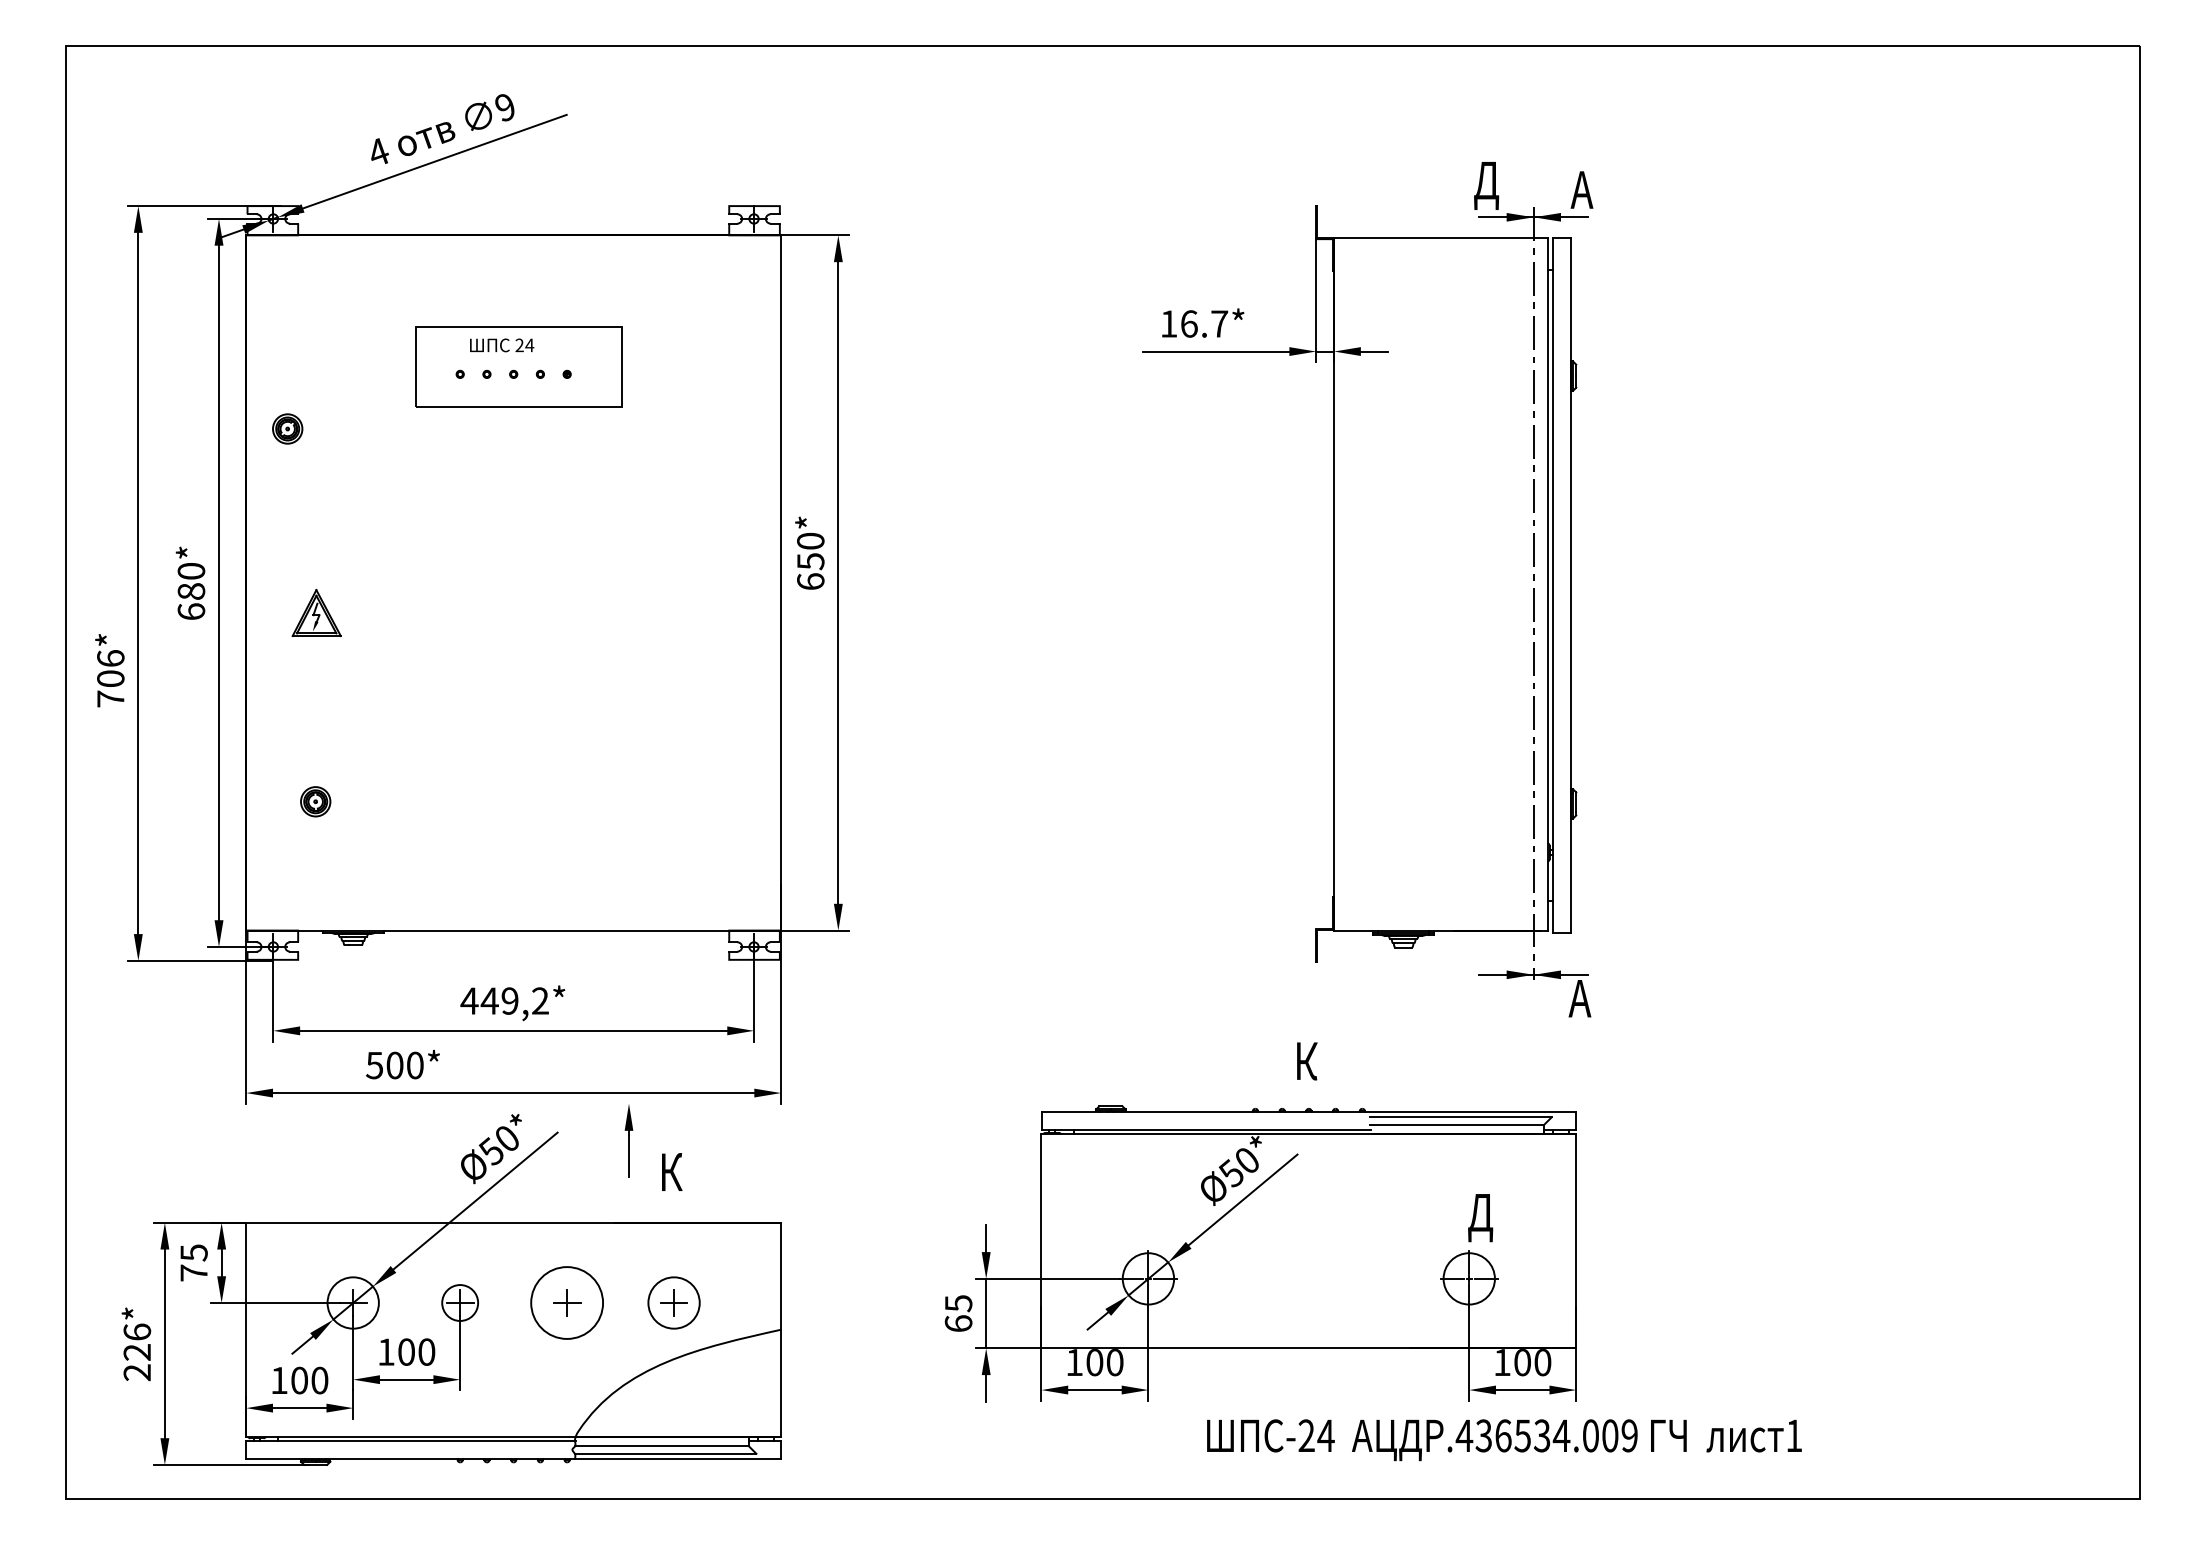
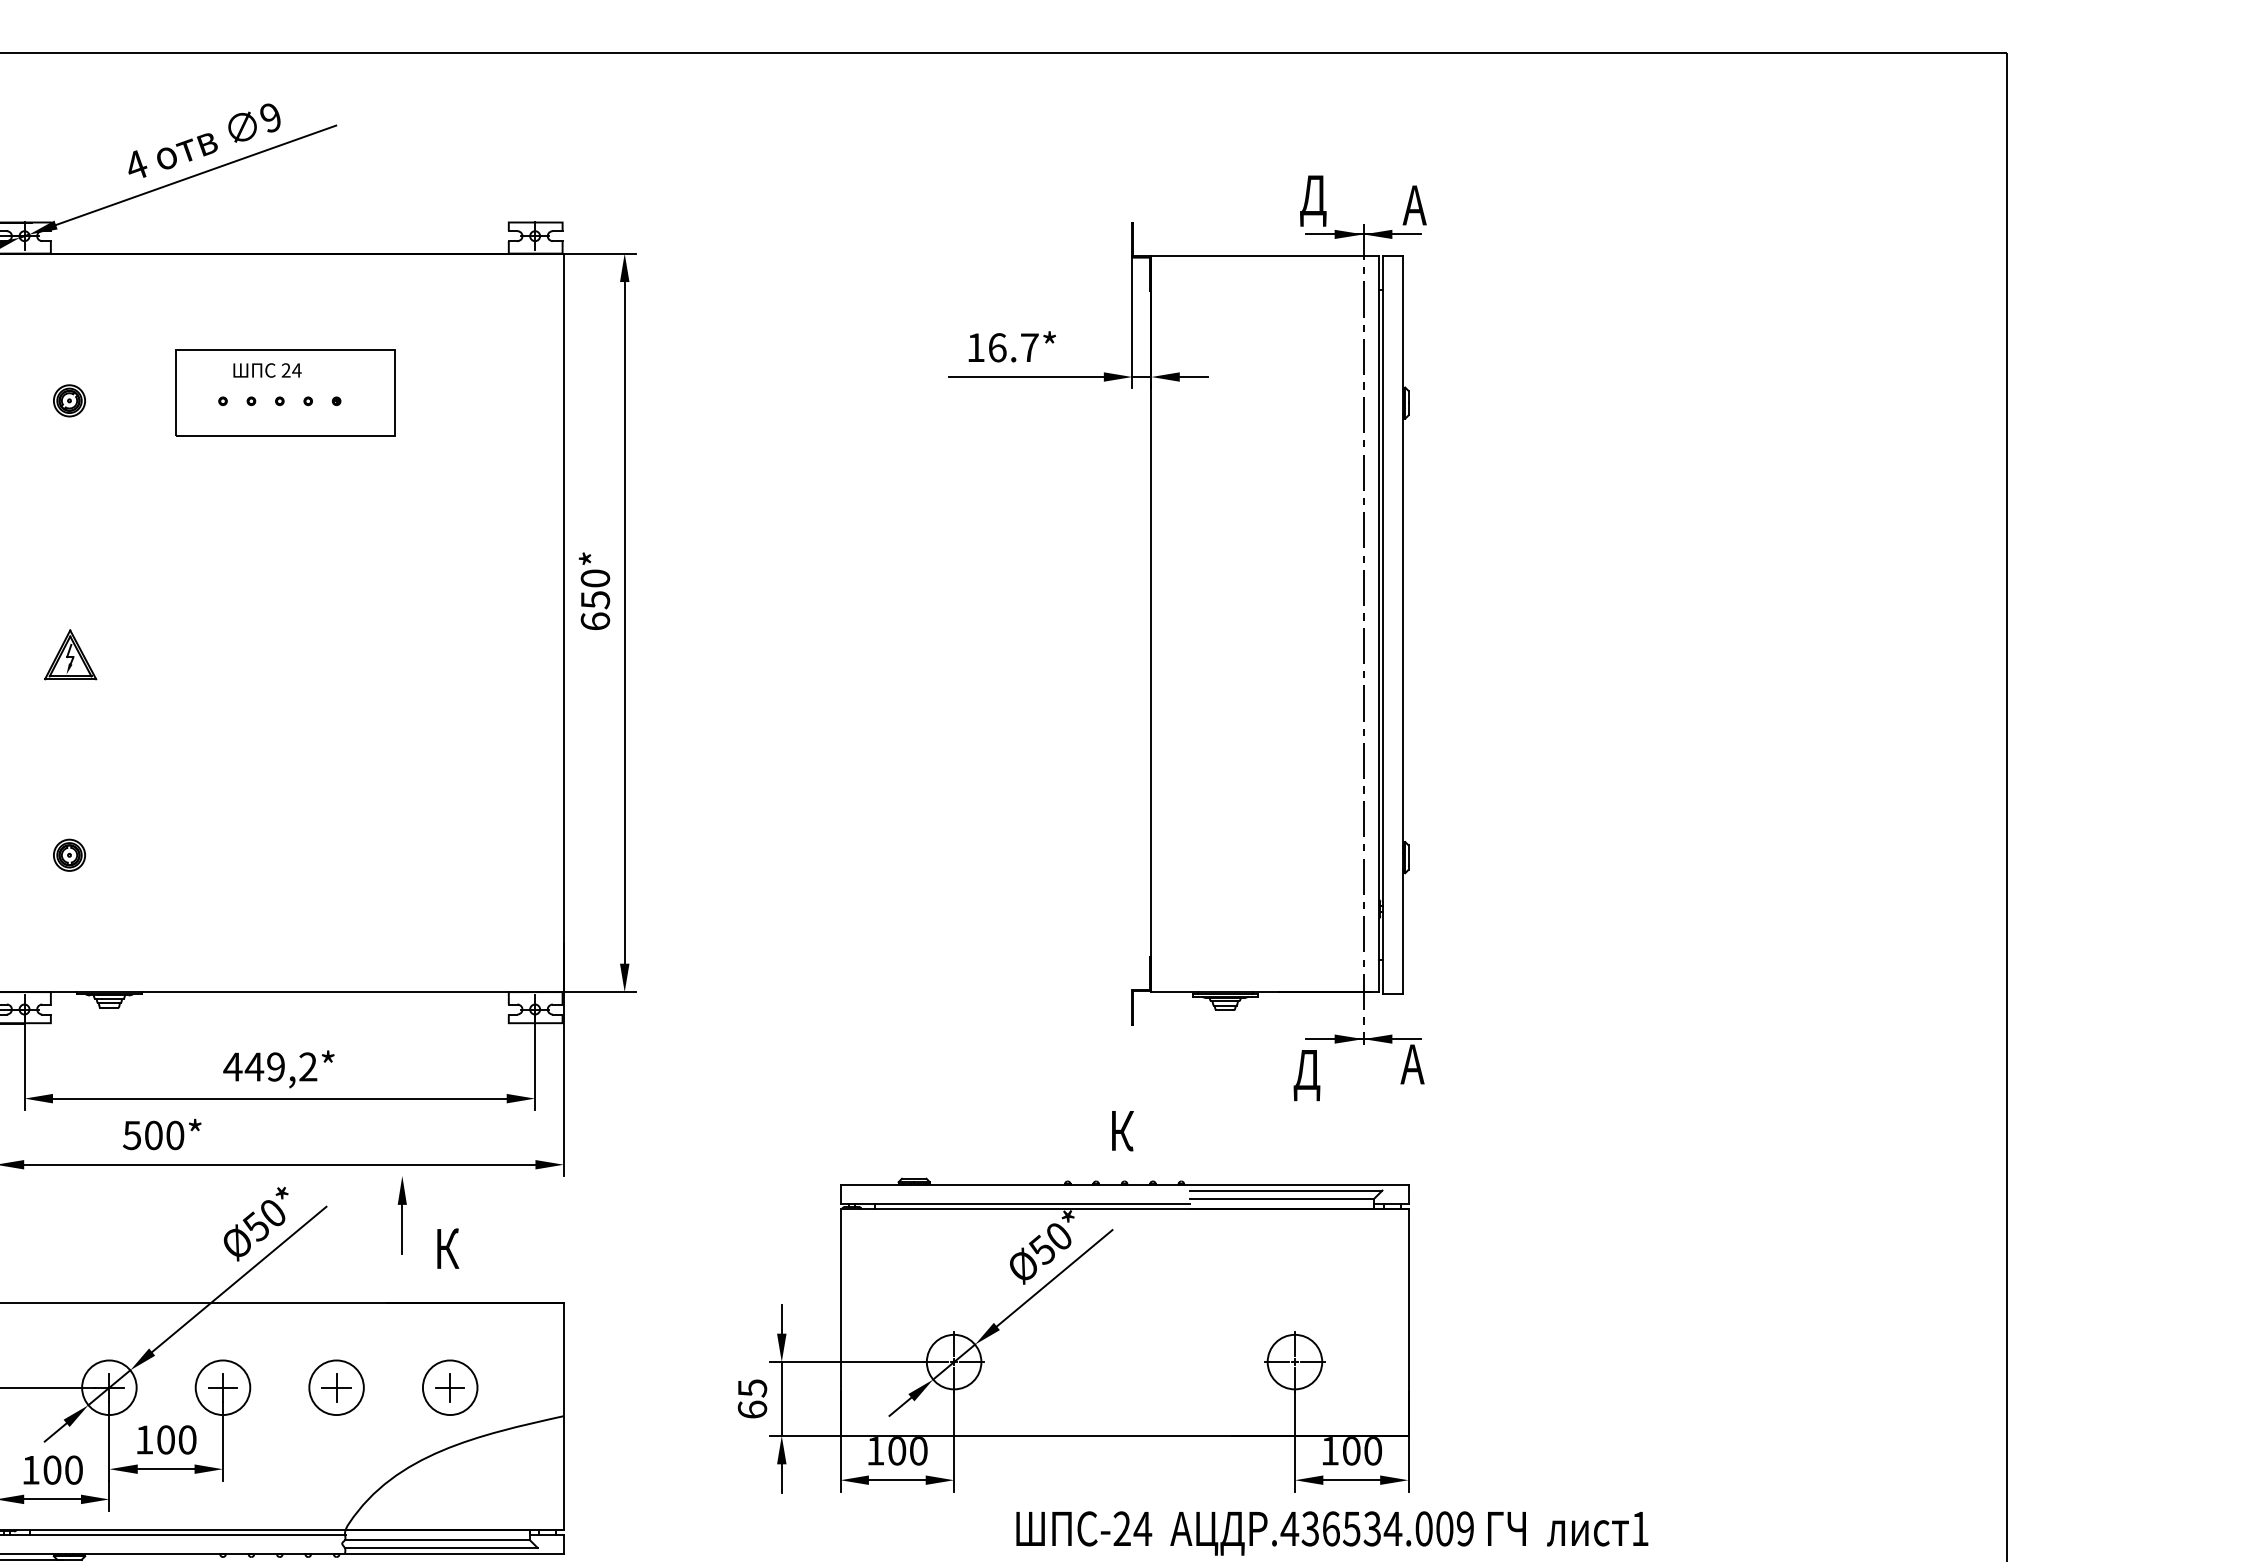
part: (287, 428) -> (69, 400), moved
text: (1480, 1218) -> (1306, 1075), moved
circle: (459, 1302) -> (222, 1387), size x1.43
circle: (566, 1302) -> (335, 1387), size x0.71

